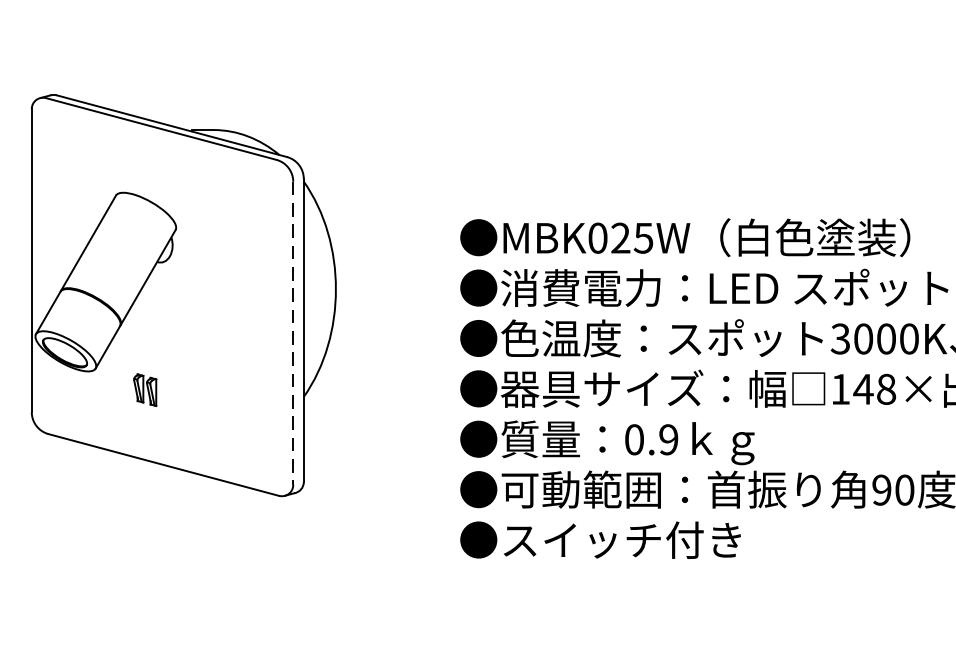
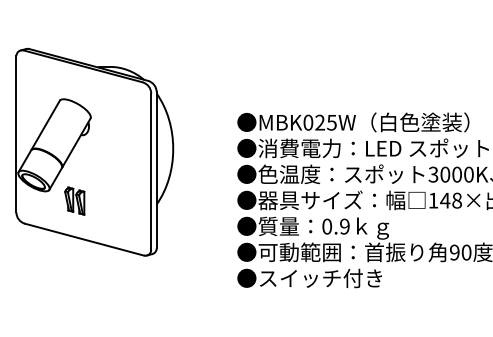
line: (293, 334) -> (151, 172), dashed -> solid
part: (144, 389) -> (74, 200), size x1.67

